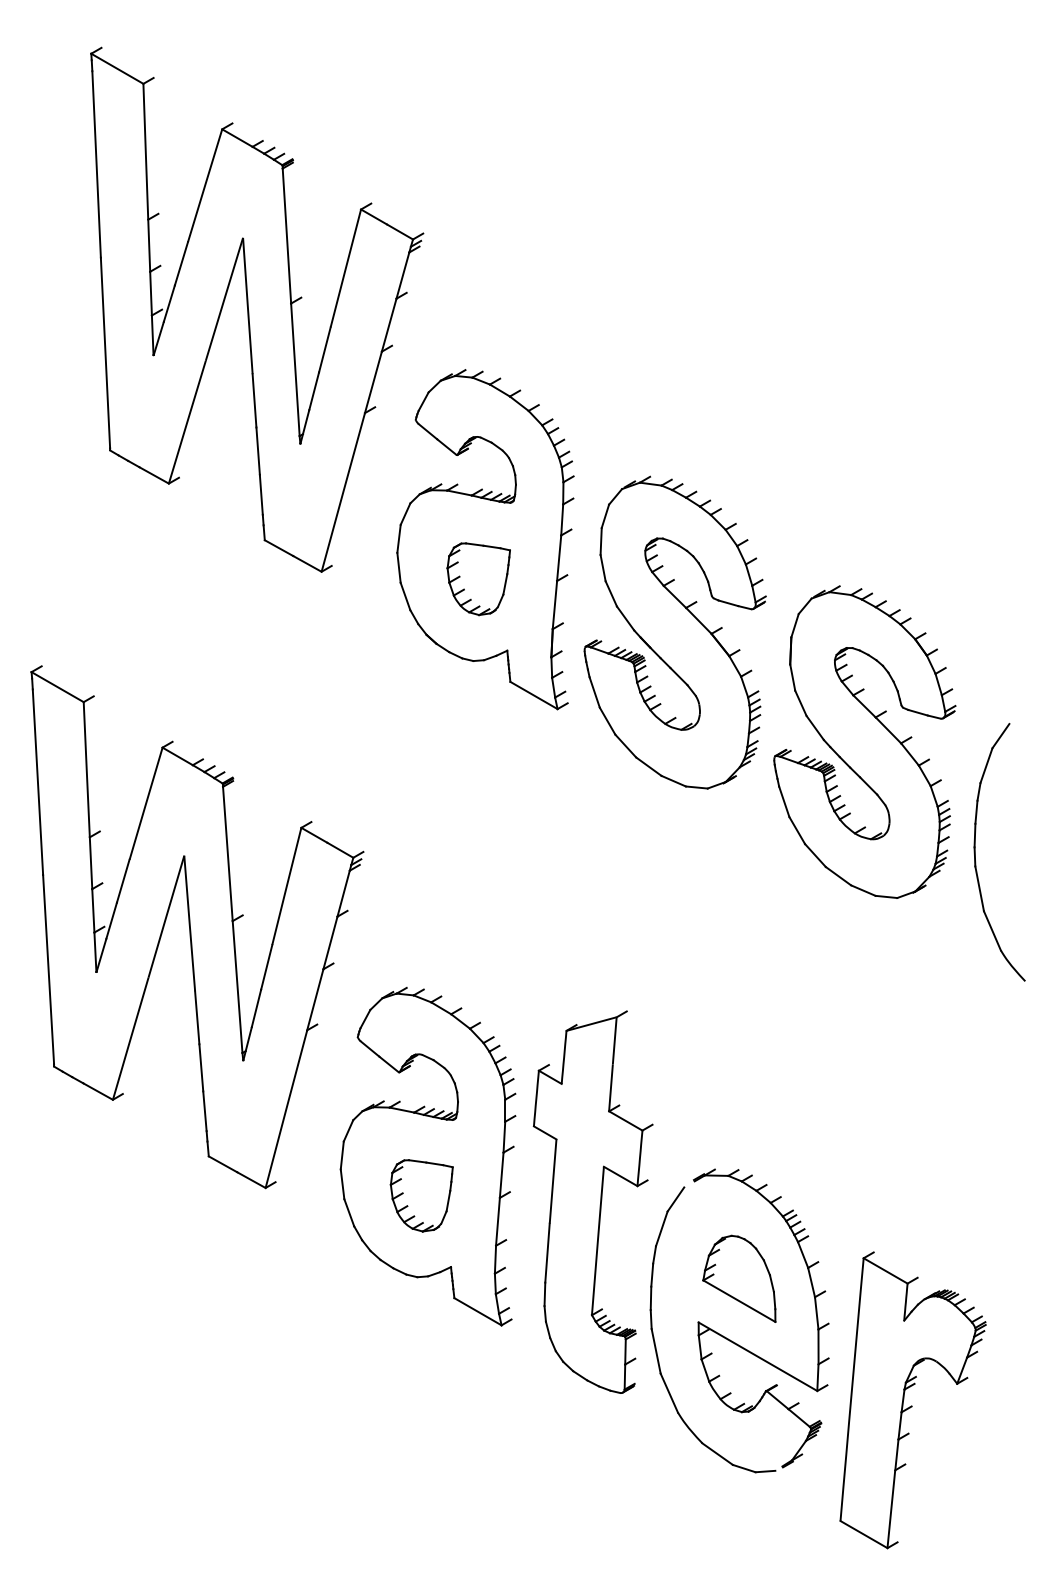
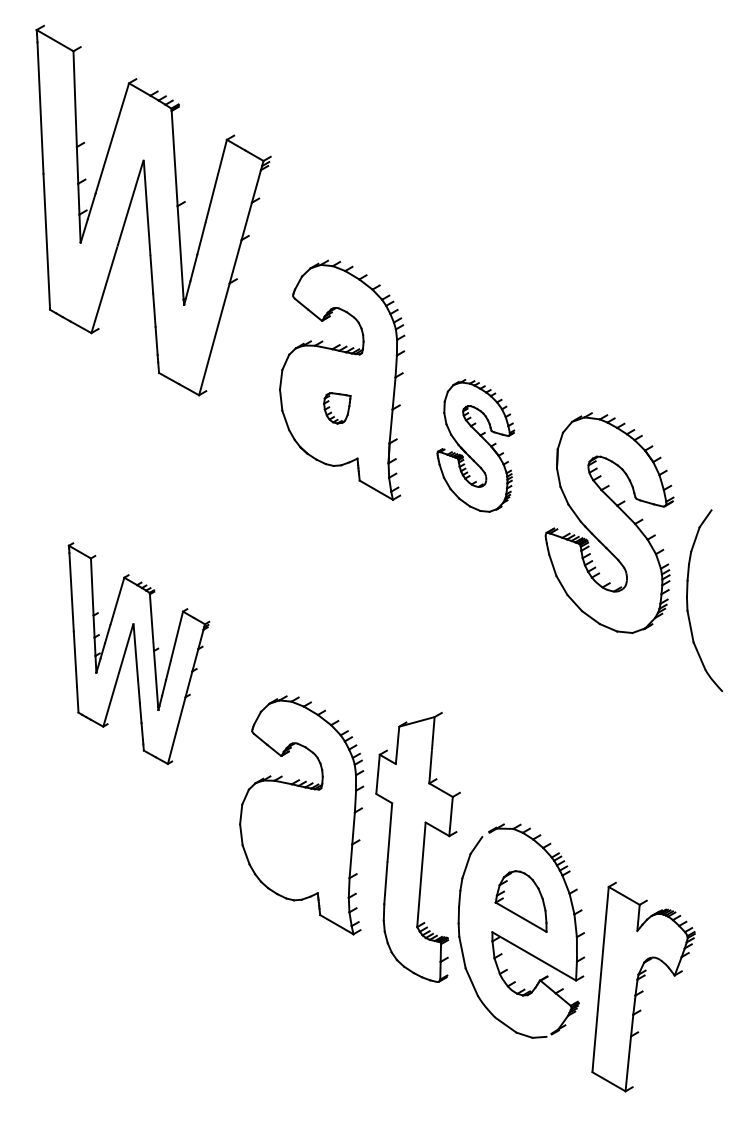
part: (257, 309) -> (153, 210), moved
part: (478, 579) -> (337, 408), size x0.6
part: (674, 632) -> (475, 445), size x0.6
part: (197, 927) -> (139, 653), size x0.6
part: (421, 1195) -> (297, 842), removed

